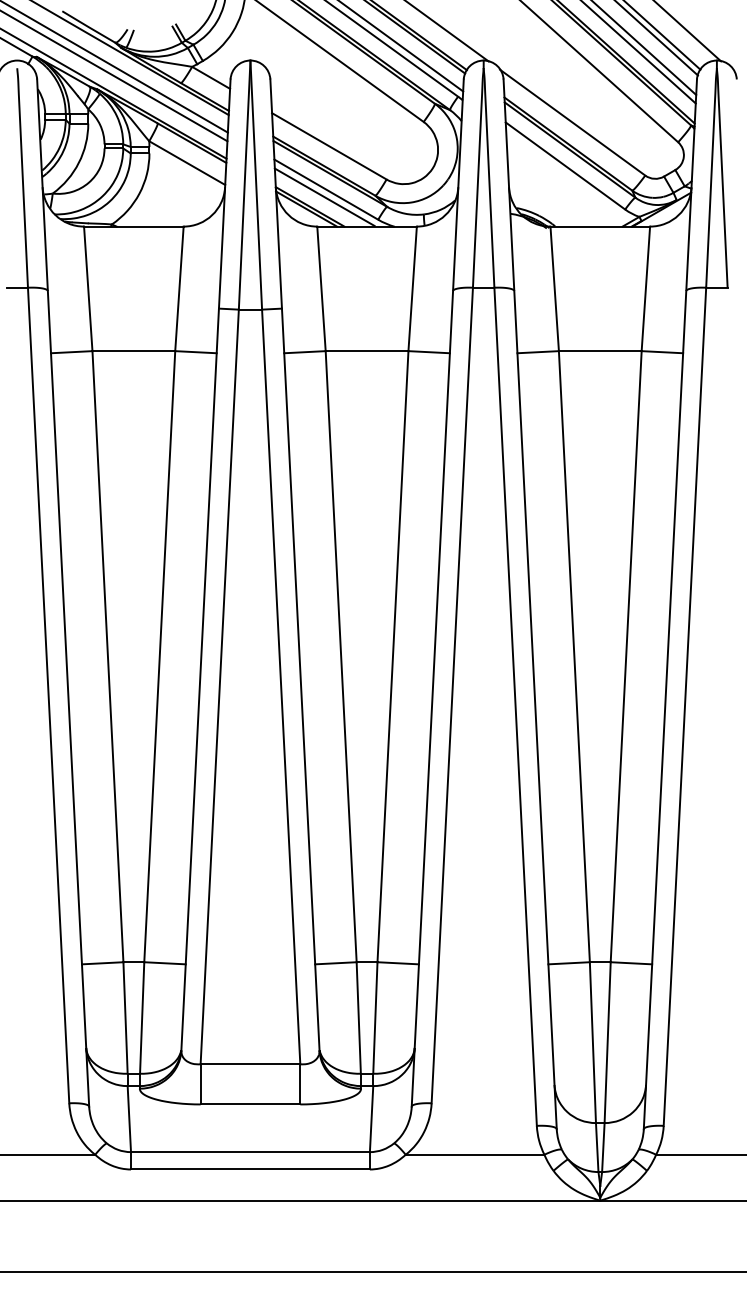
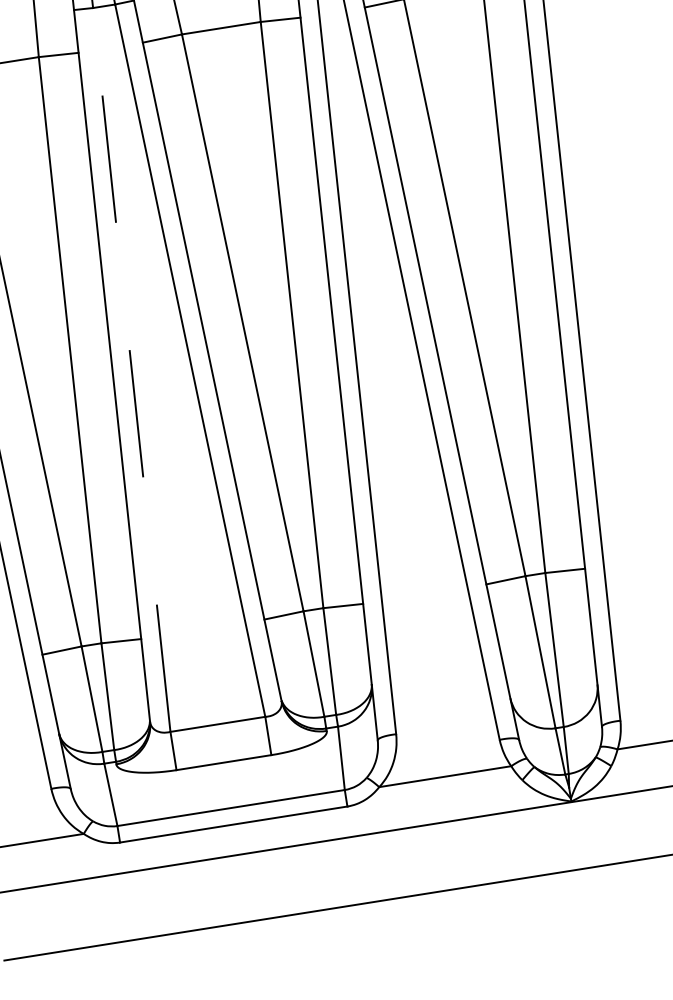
line: (219, 686) -> (131, 369), solid -> dashed

